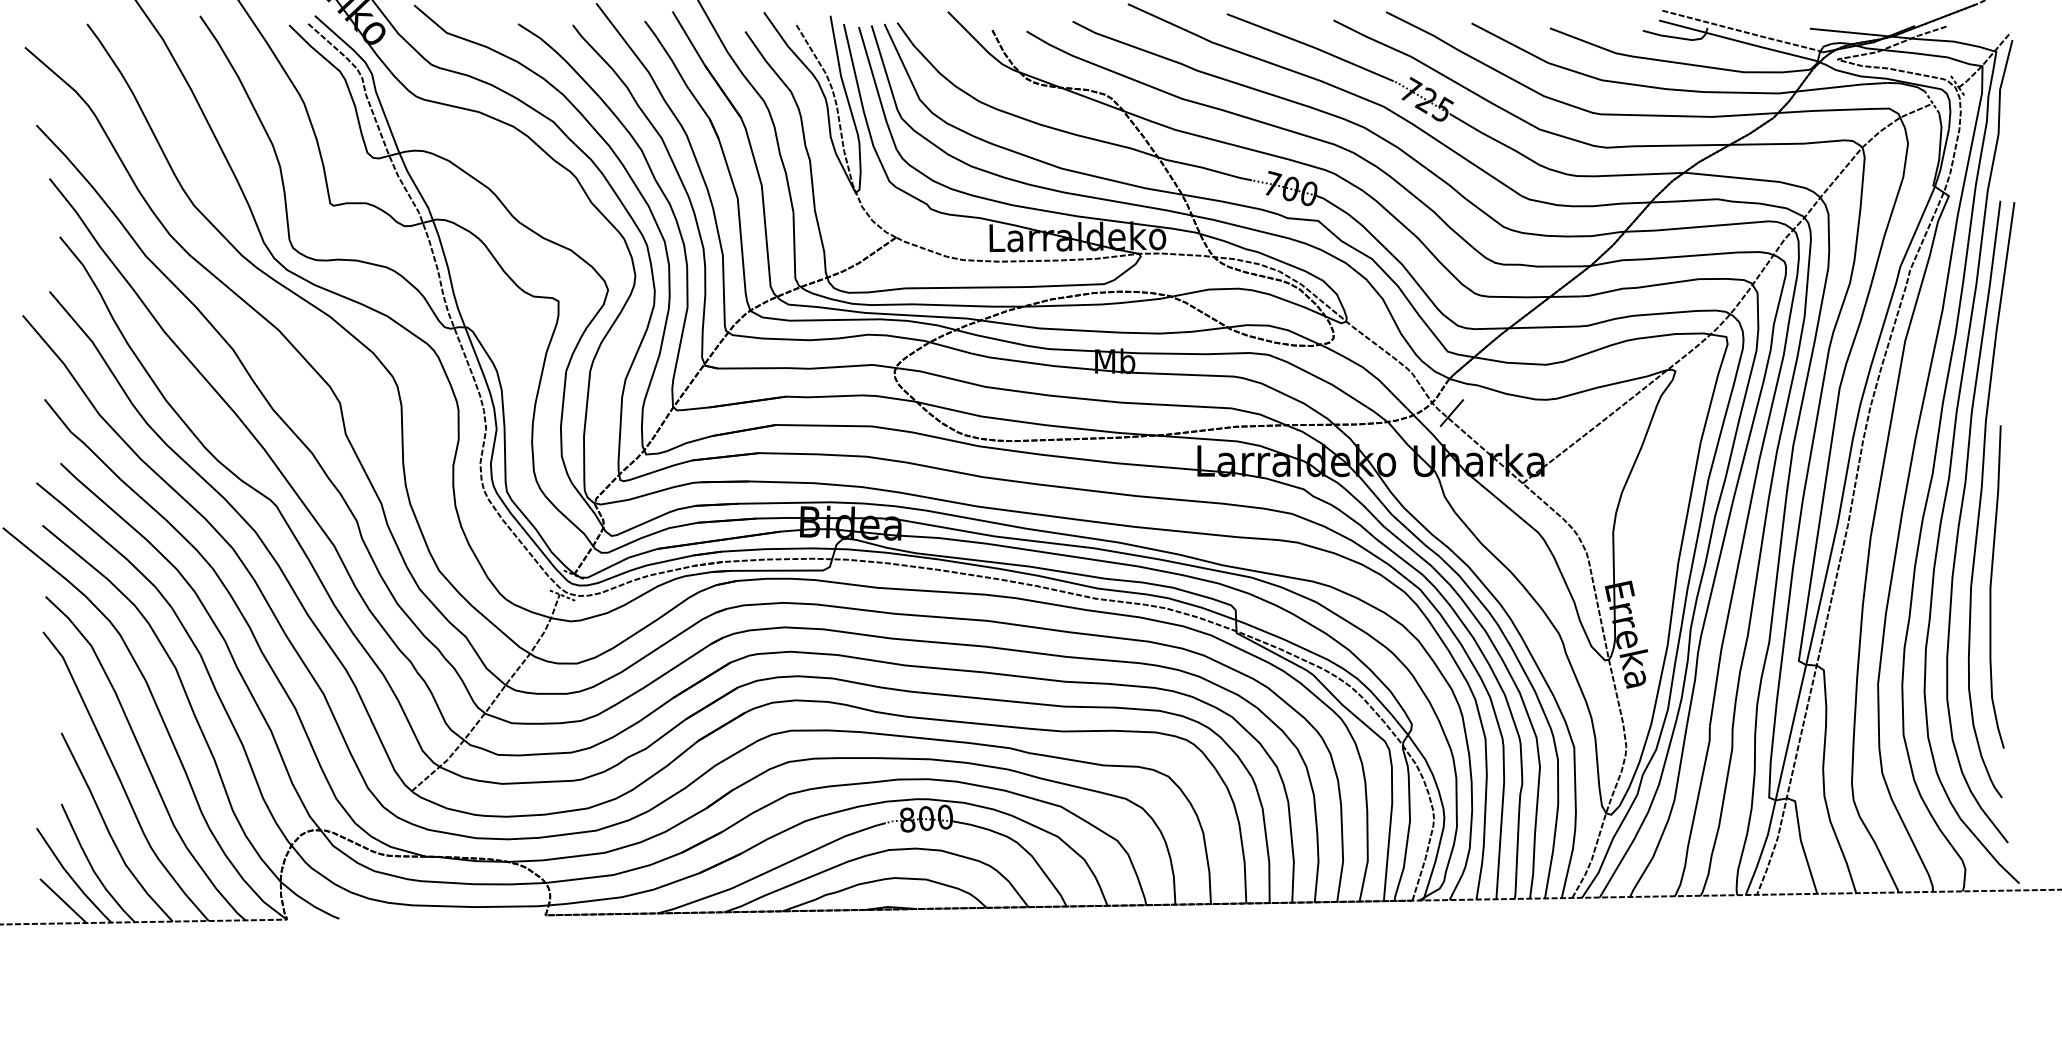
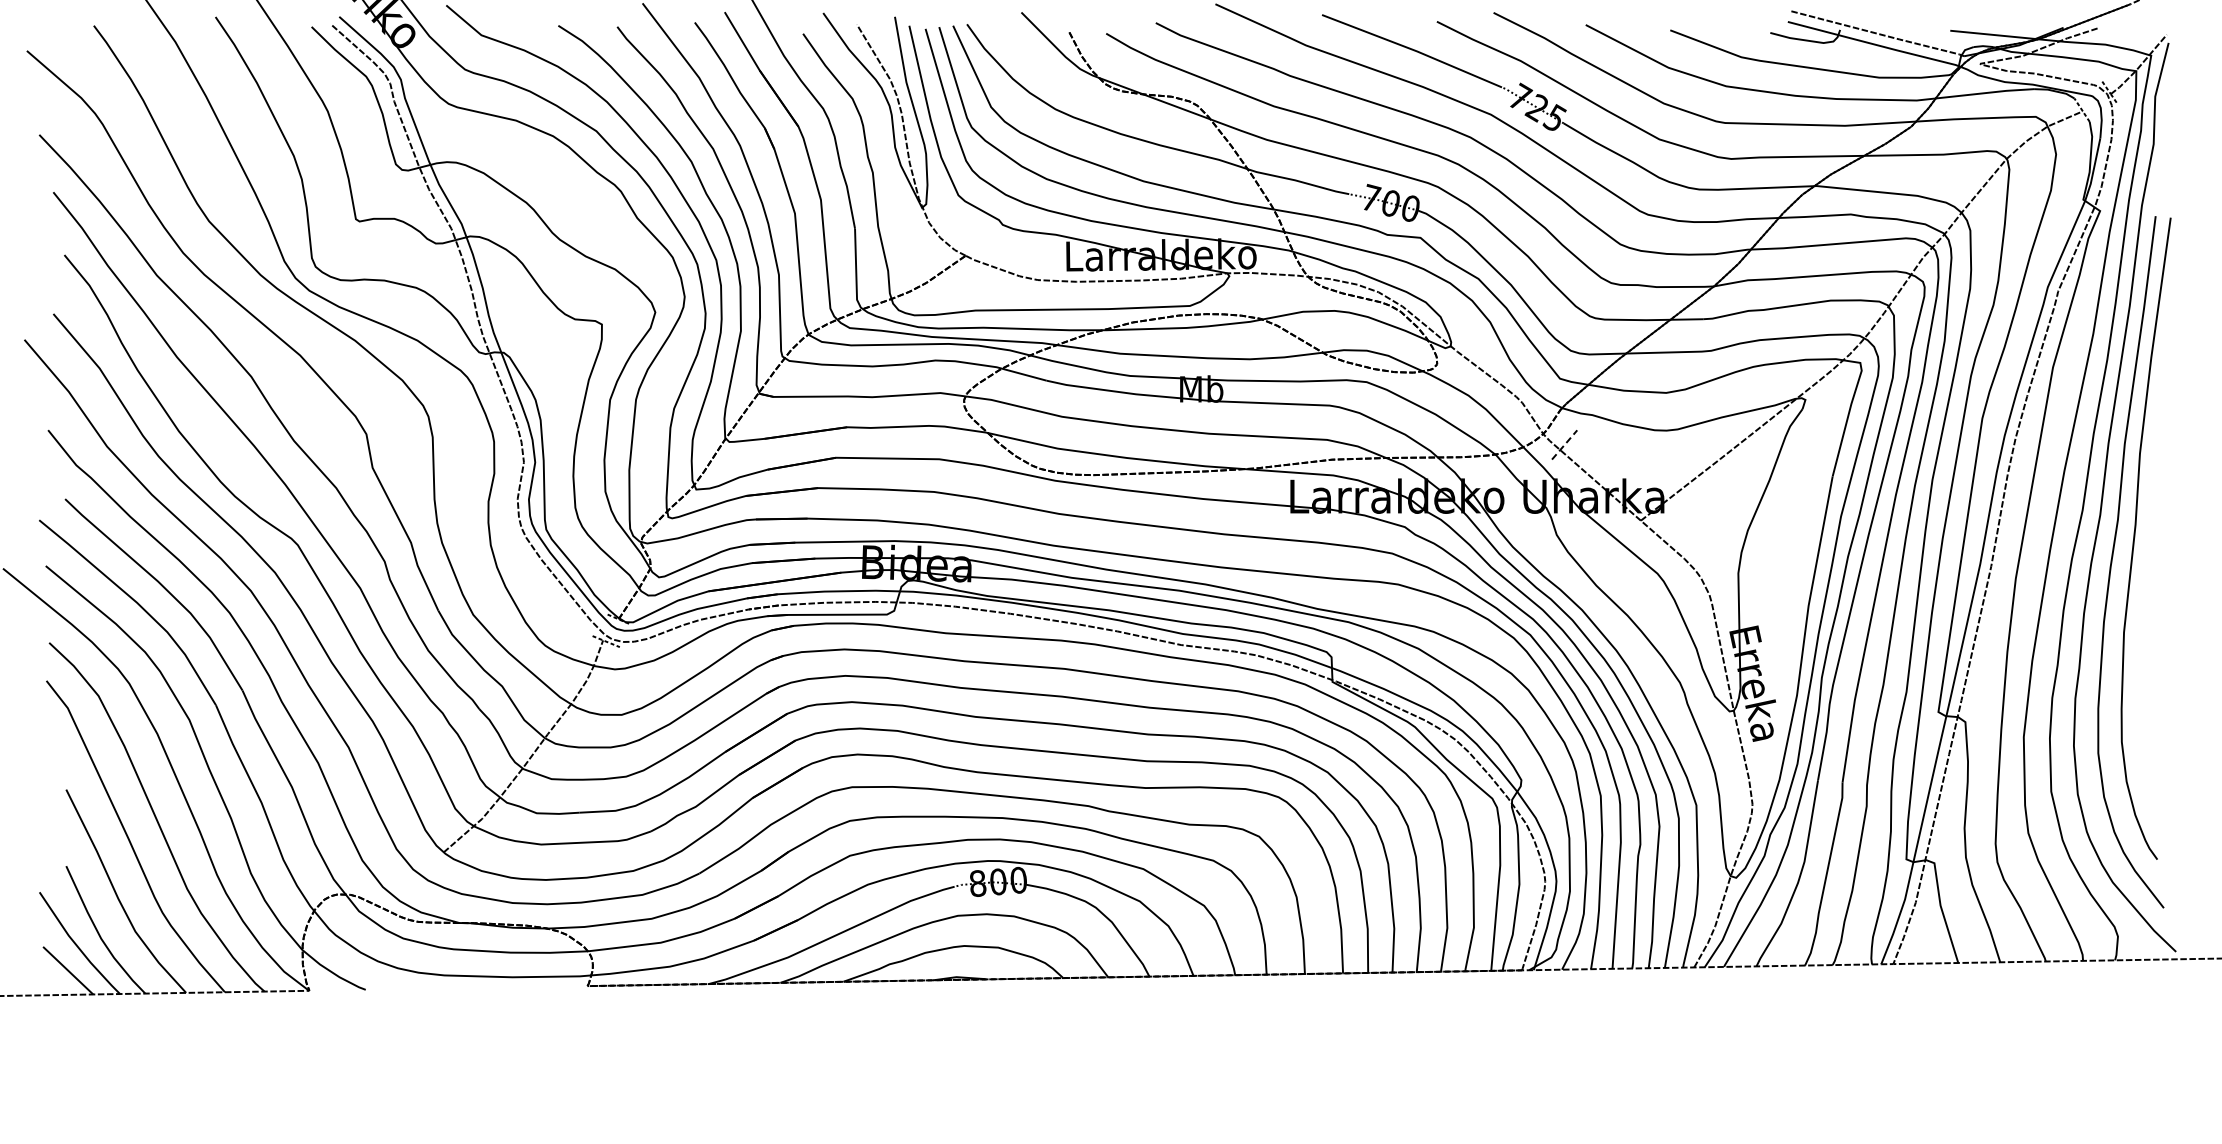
line: (1451, 412) -> (1564, 444), solid -> dashed
curve: (1991, 584) -> (2146, 629), removed

